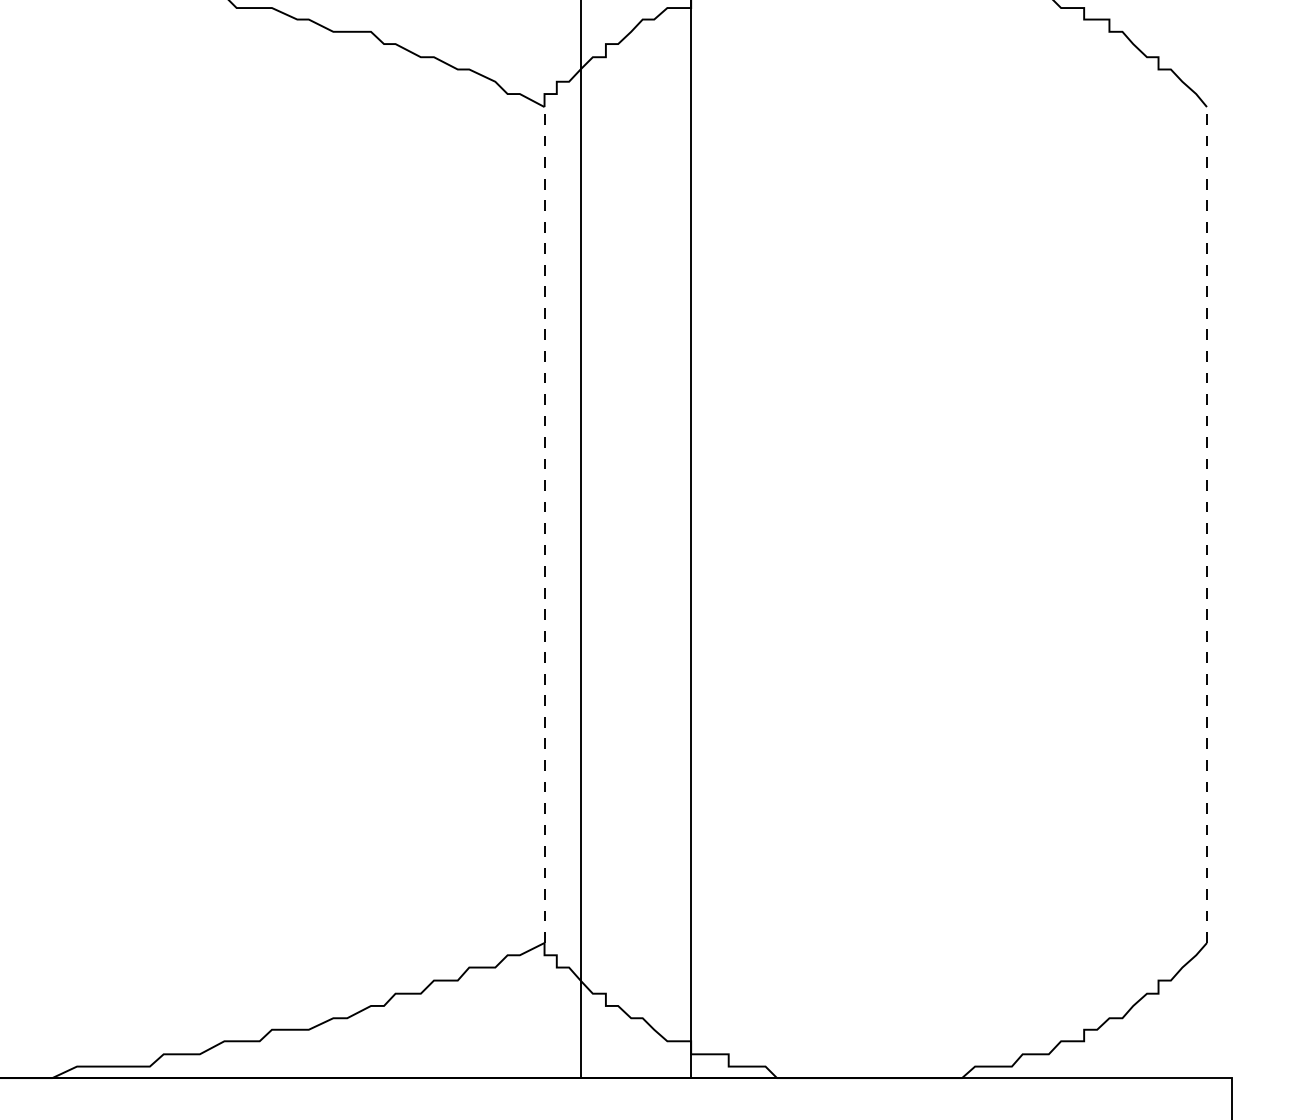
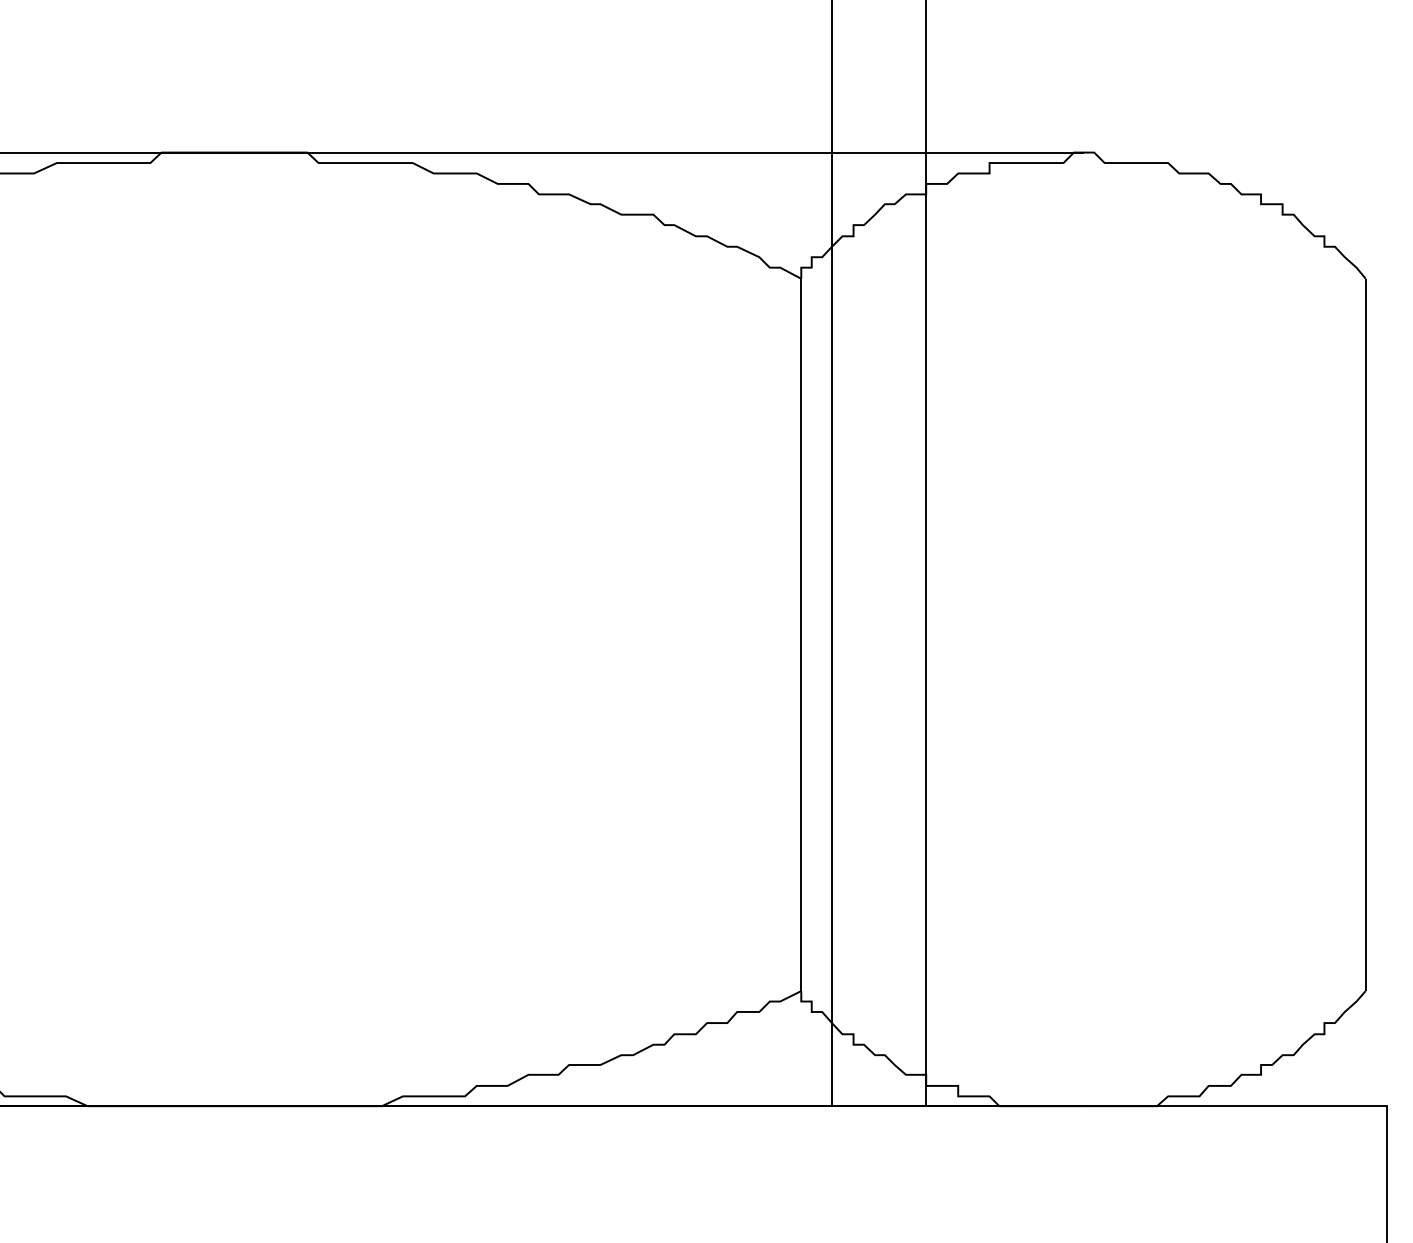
line: (544, 524) -> (801, 634), dashed -> solid
line: (1206, 524) -> (1365, 634), dashed -> solid

